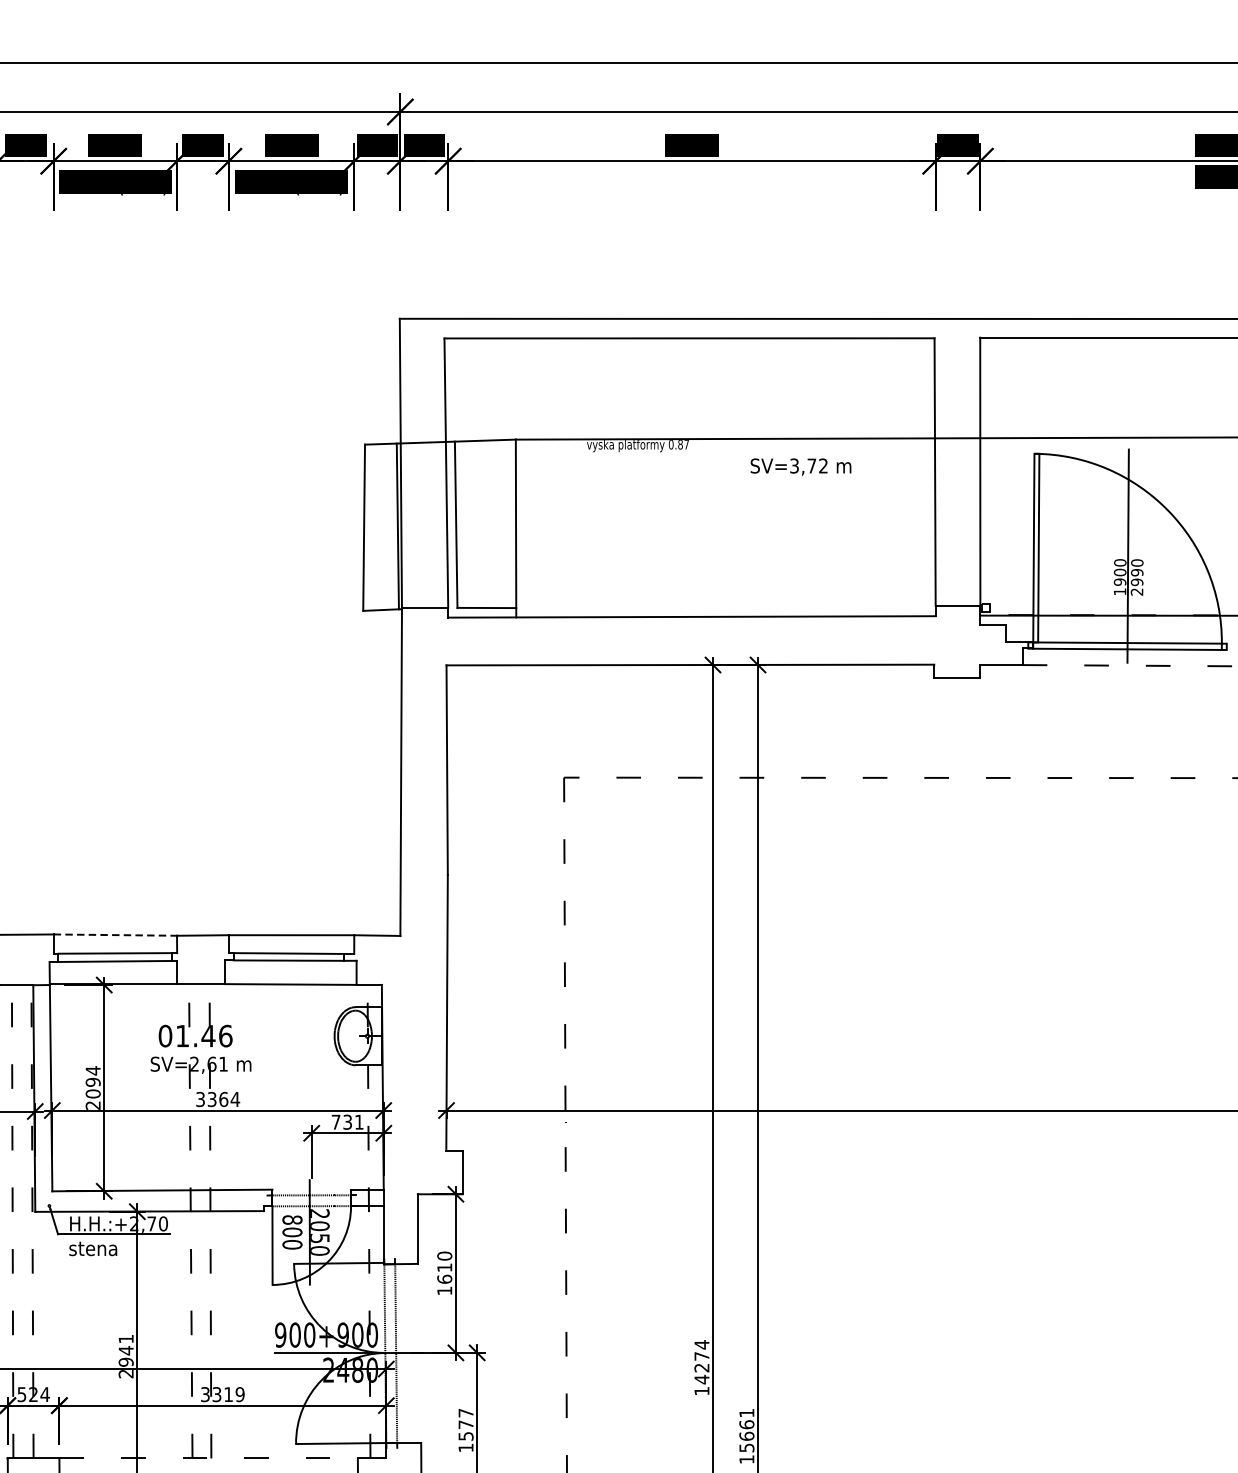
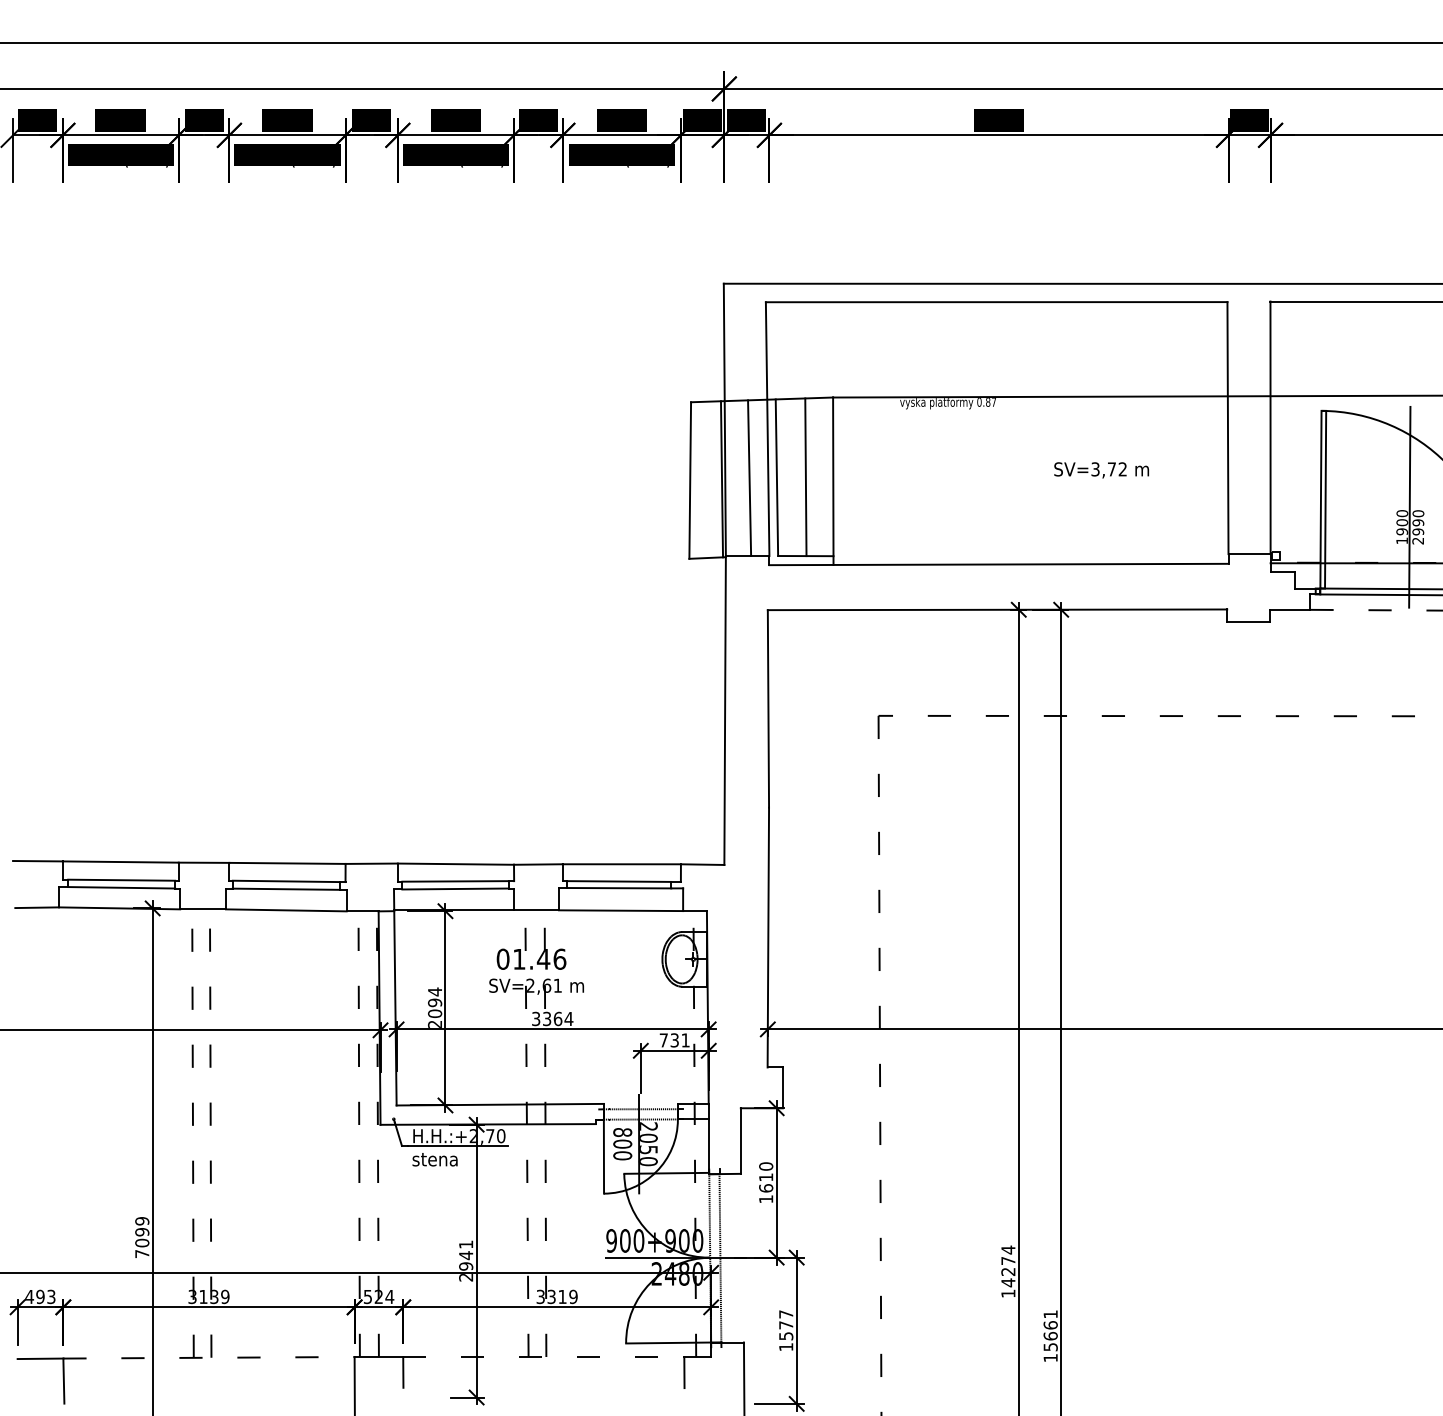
text: (800, 467) -> (1101, 470), moved
line: (486, 524) -> (805, 477), added
line: (427, 525) -> (749, 478), added
line: (115, 935) -> (456, 864), dashed -> solid

